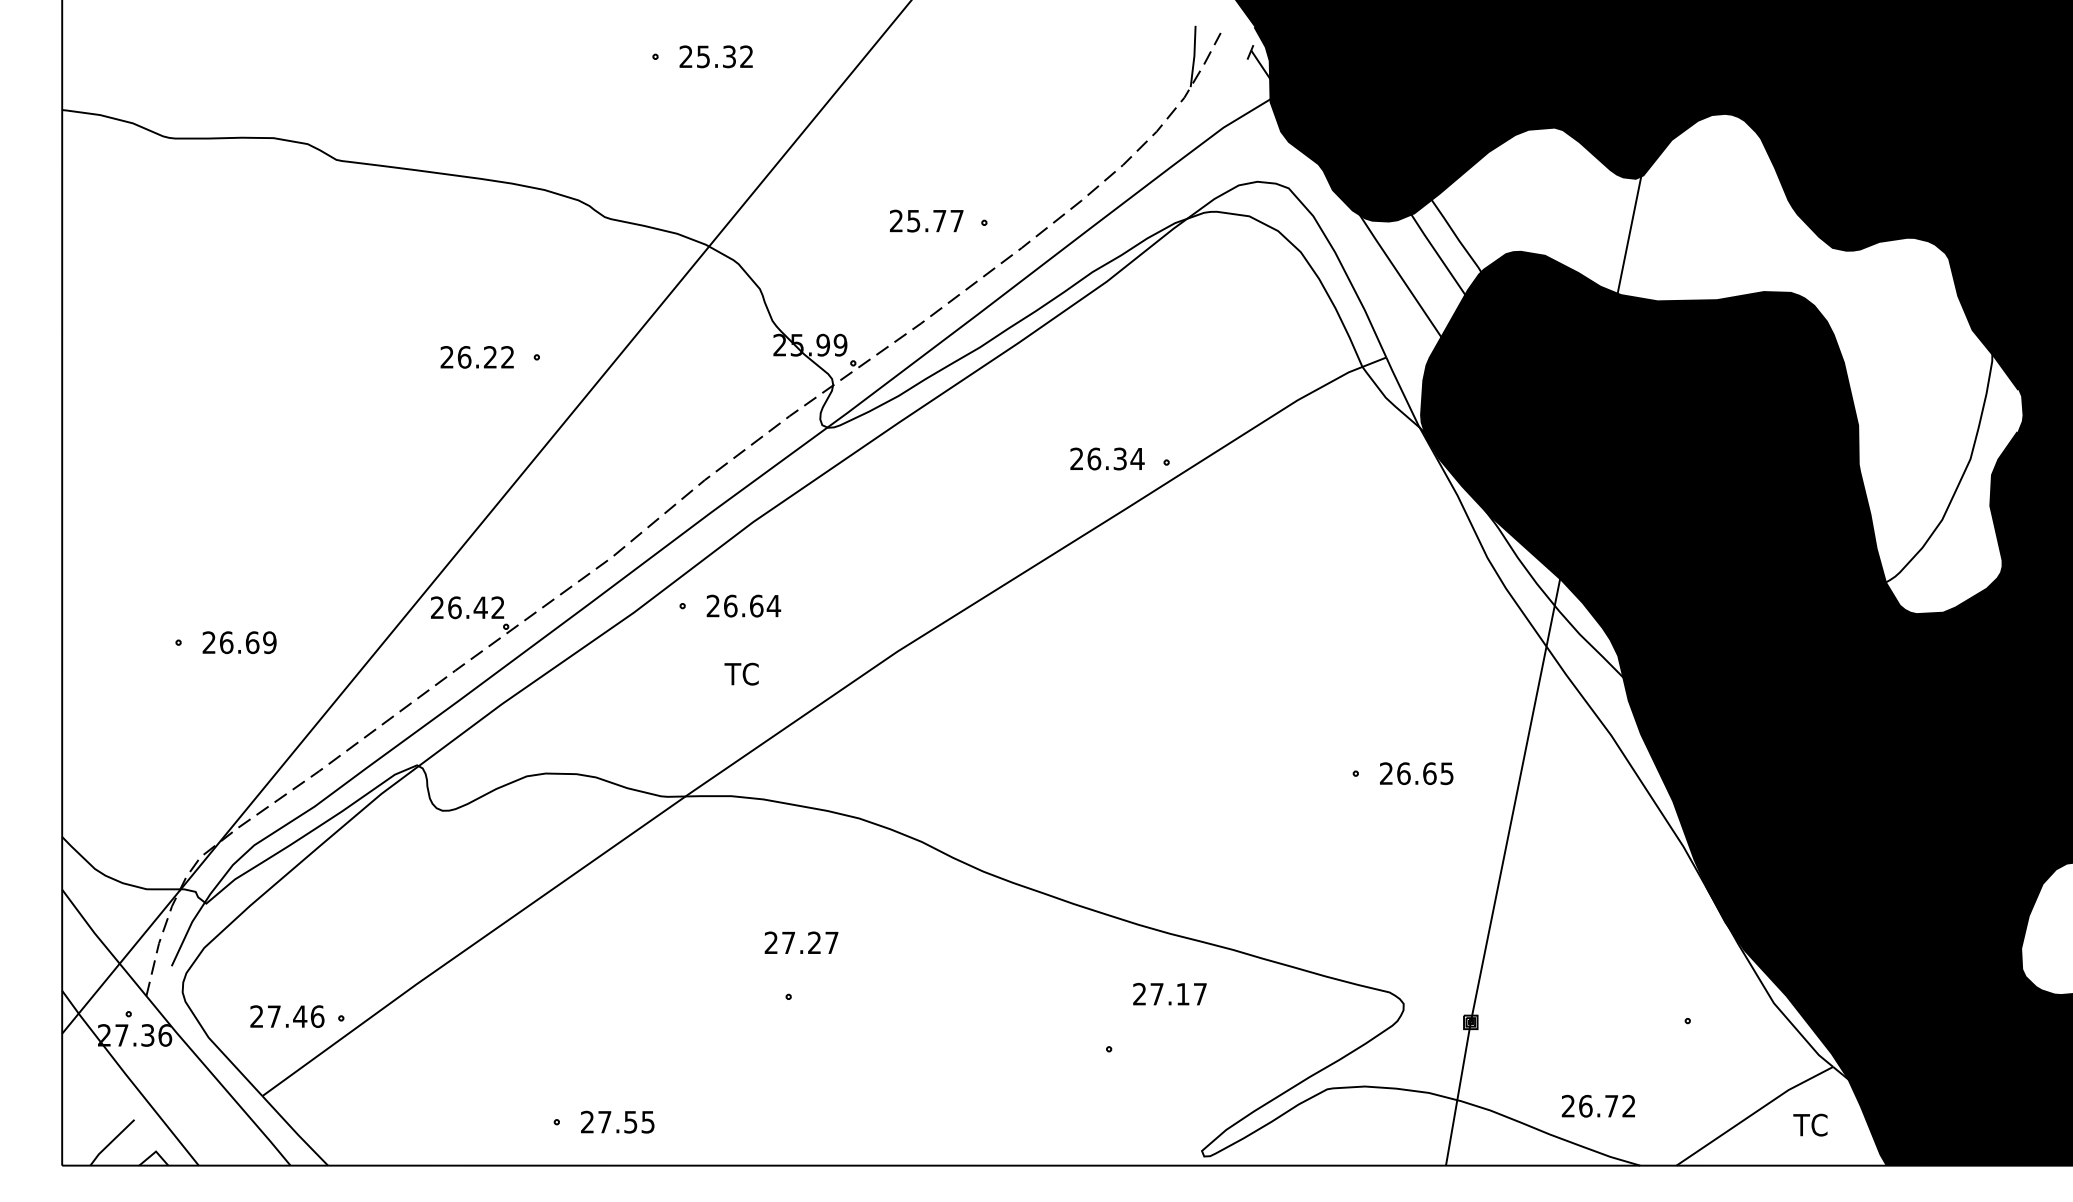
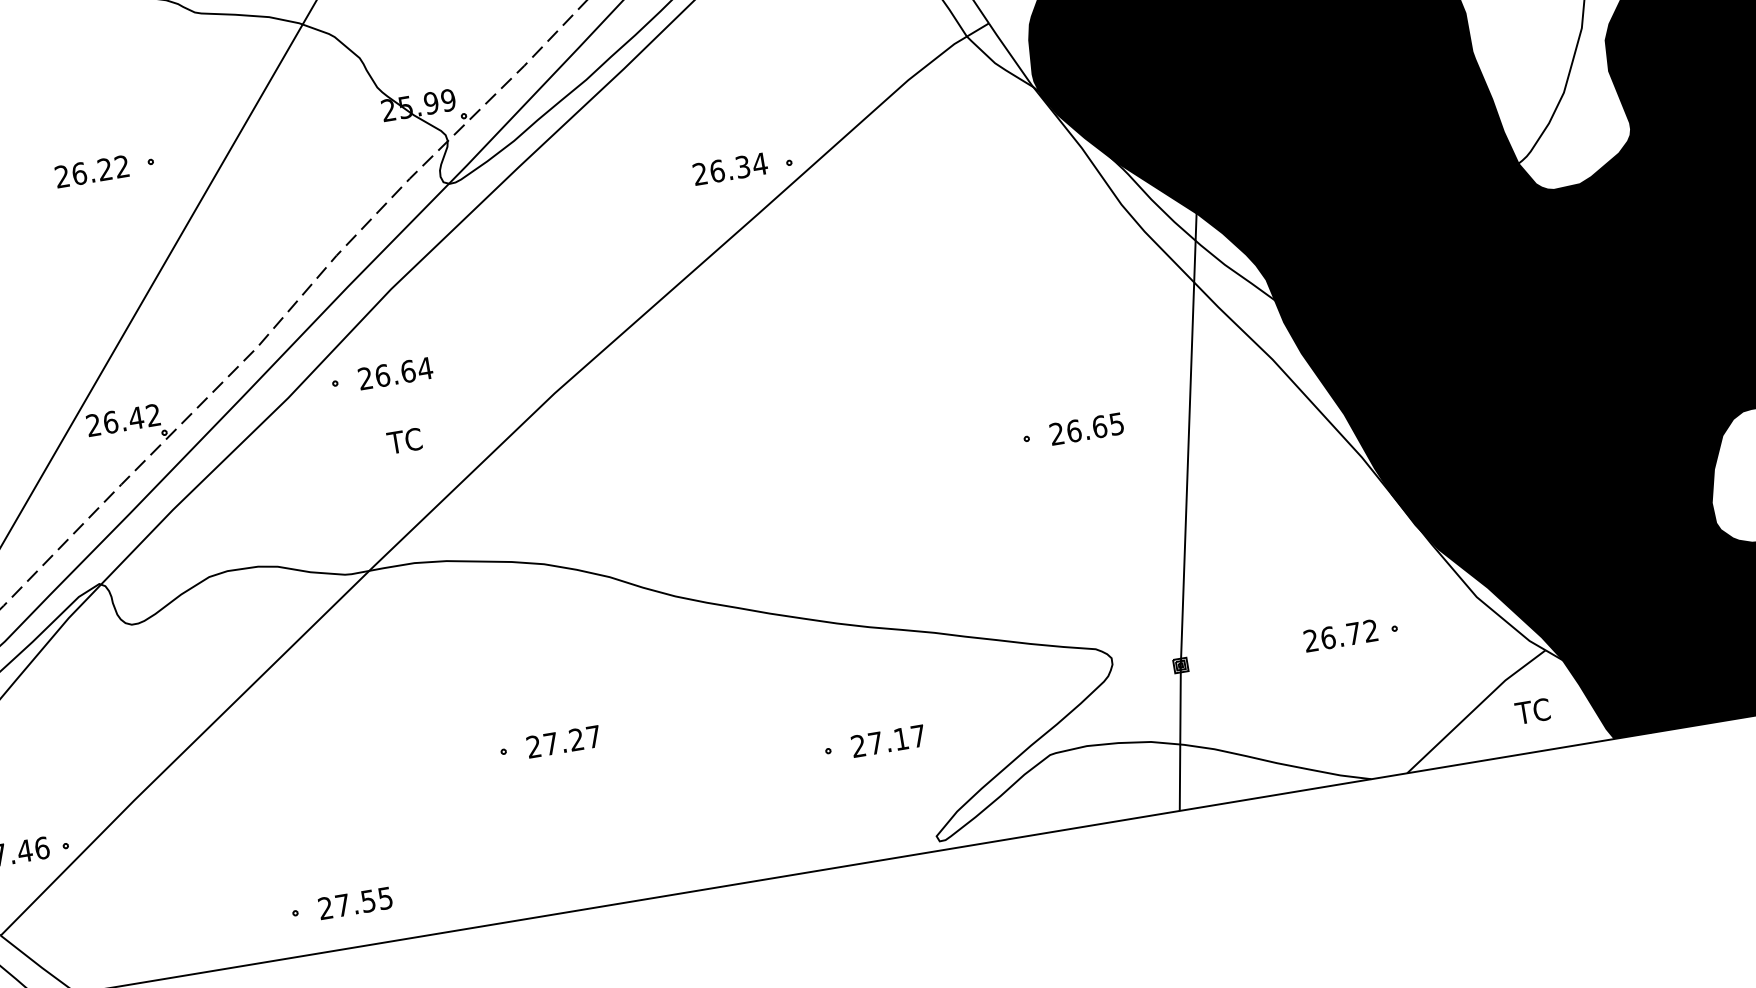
text: (801, 942) -> (563, 741), moved
text: (1169, 994) -> (888, 741), moved
text: (1597, 1105) -> (1339, 635), moved

